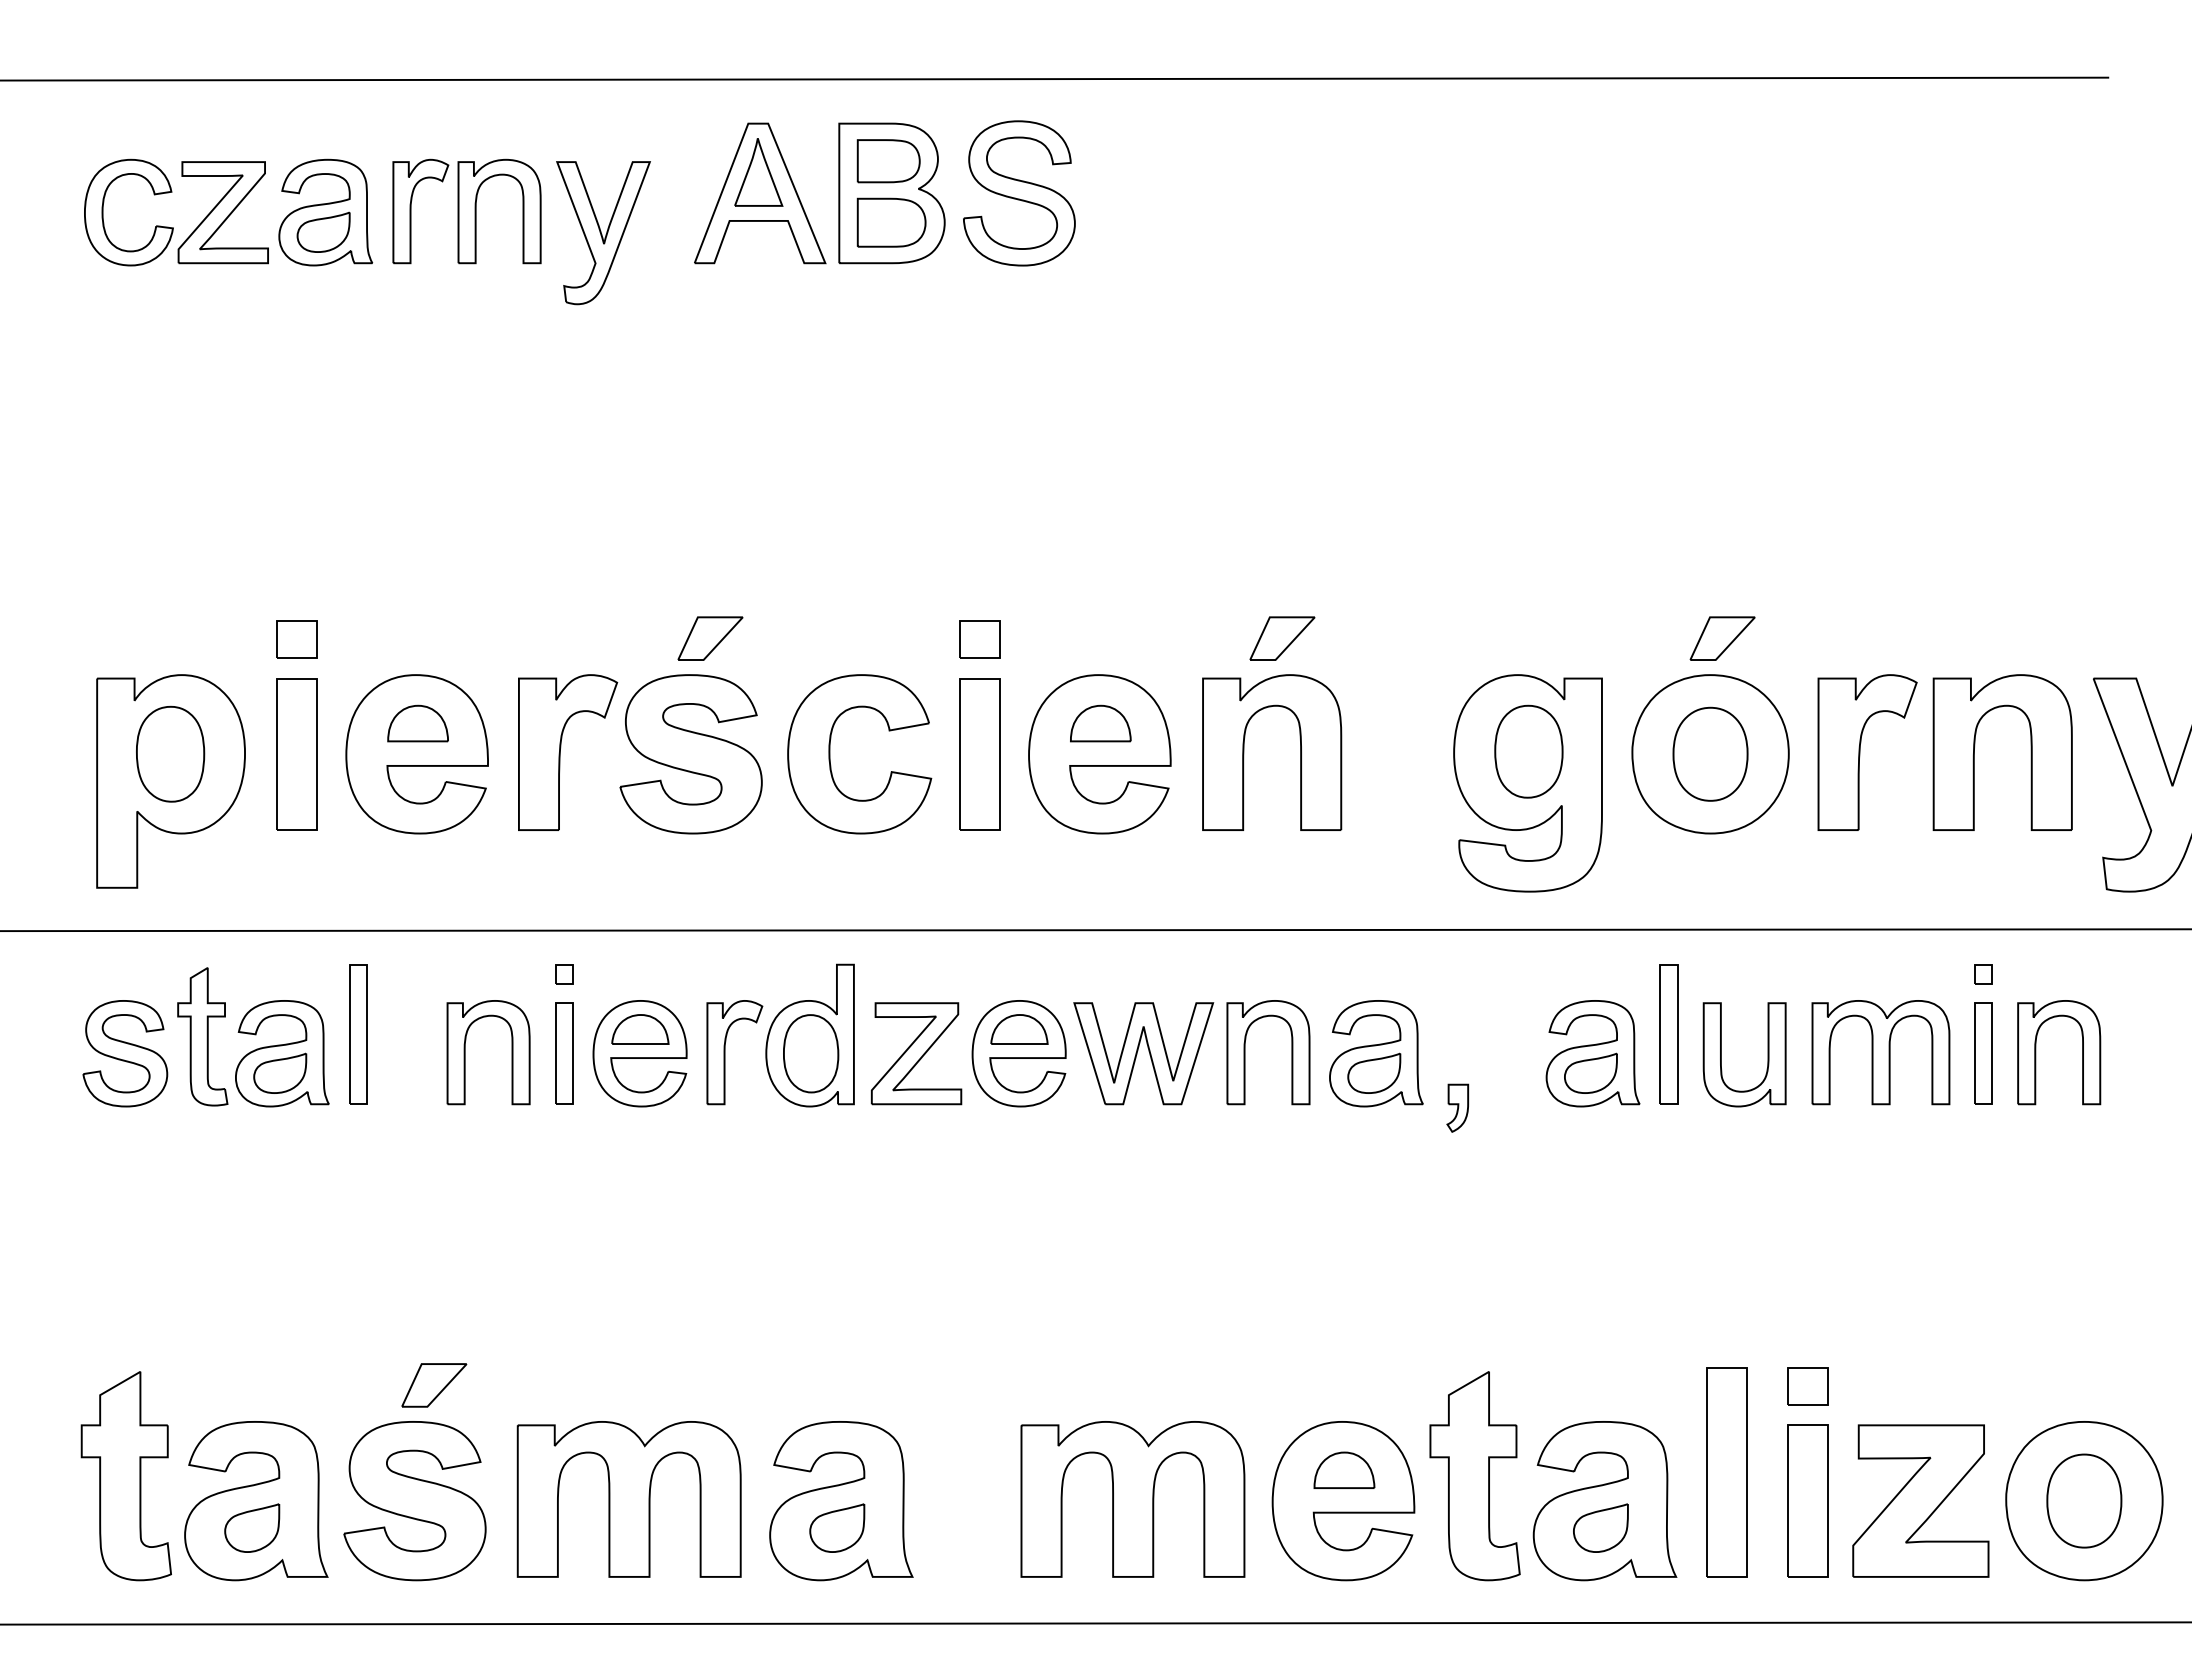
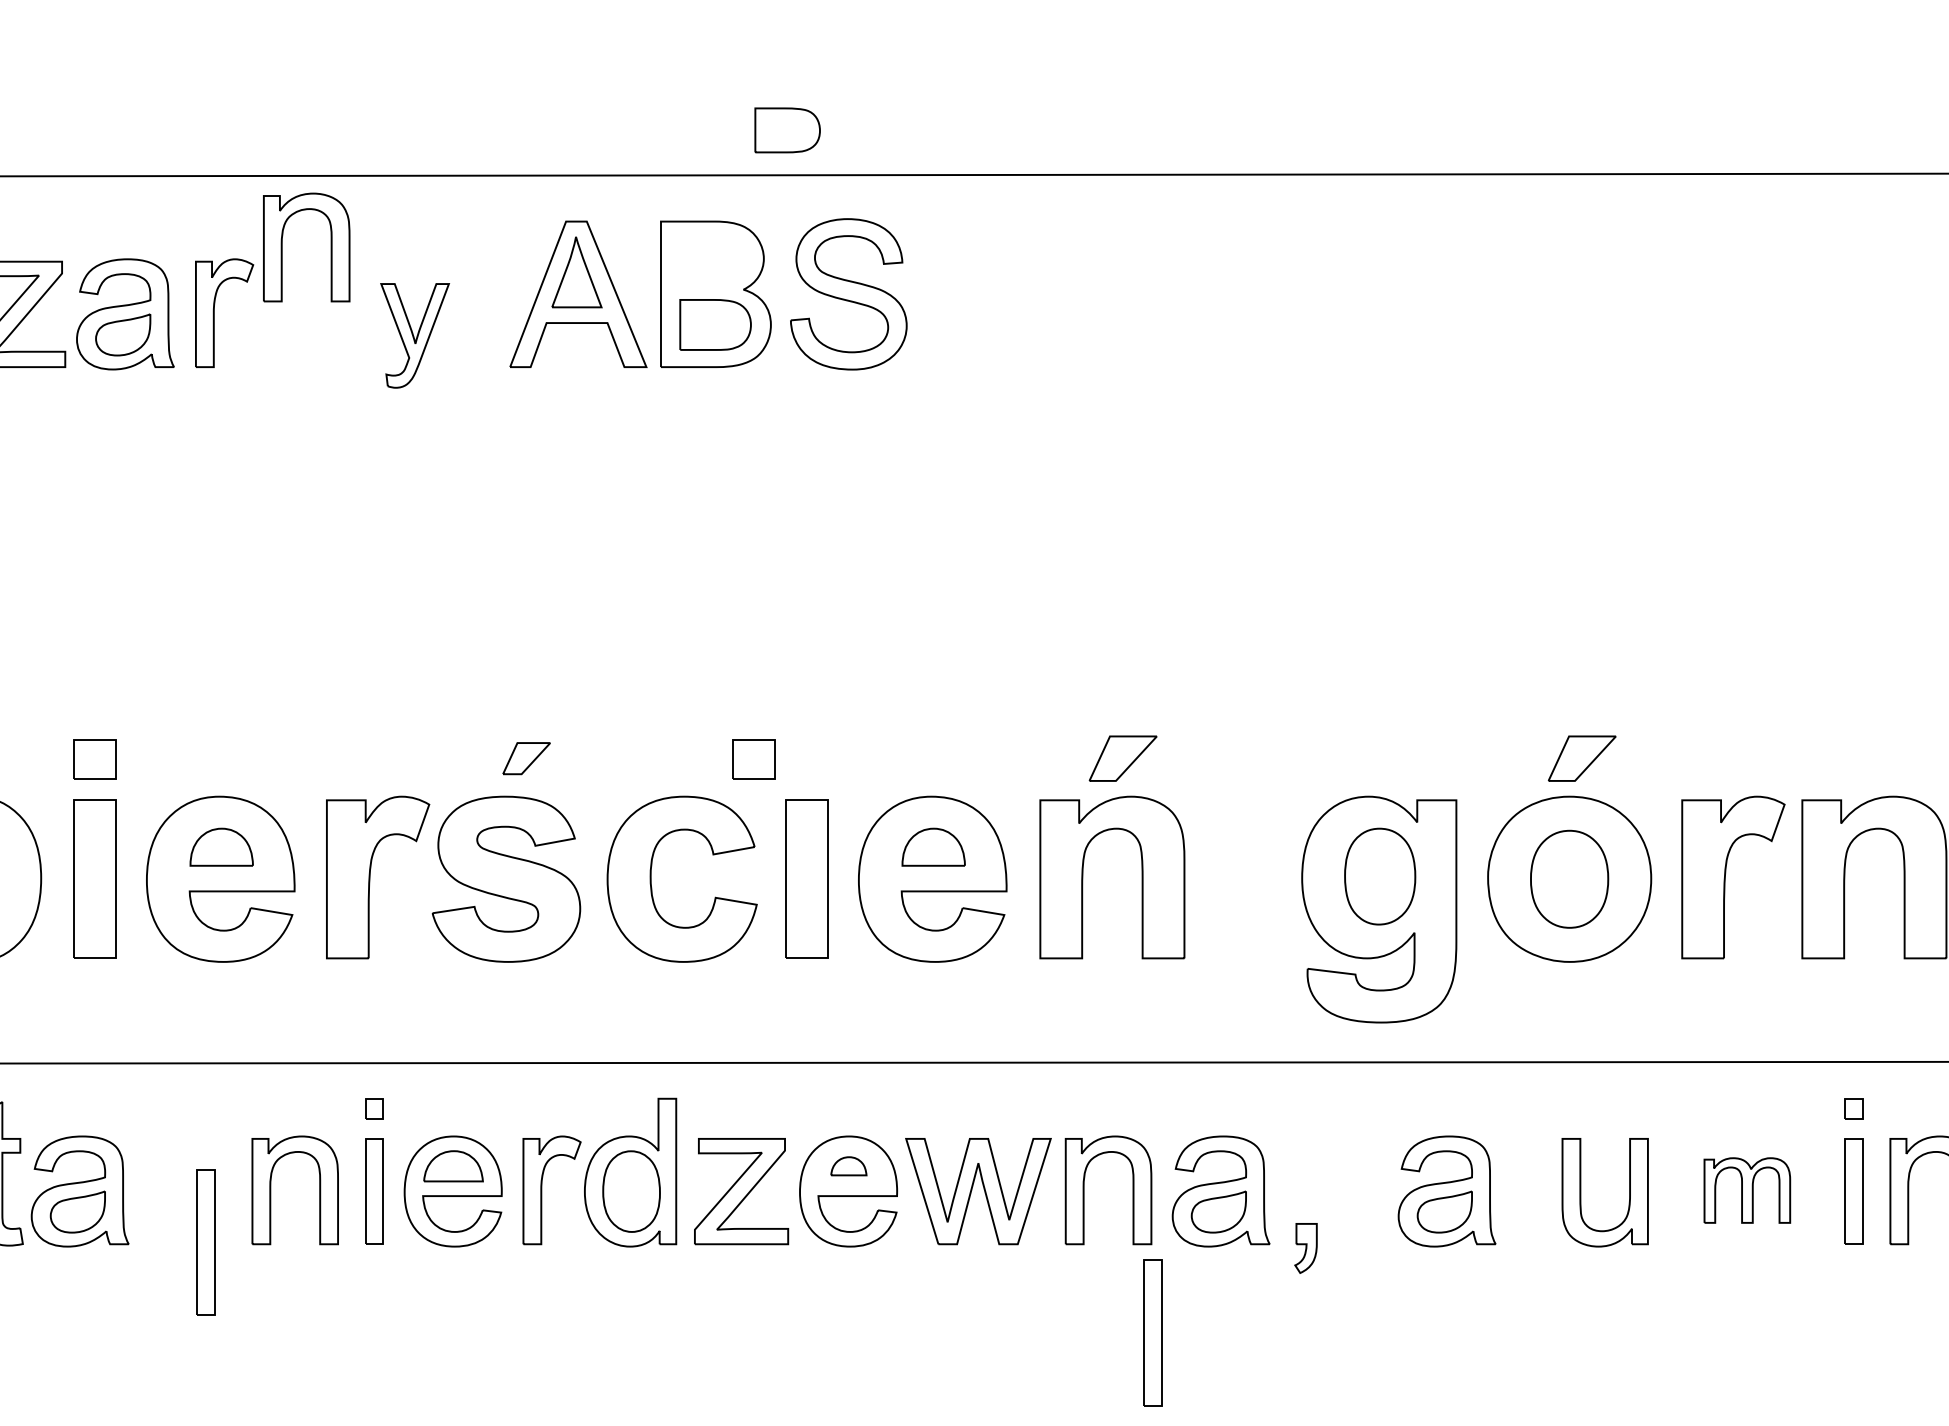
part: (888, 161) -> (787, 130), moved
part: (476, 211) -> (282, 247), moved
part: (603, 233) -> (415, 336), size x0.7
part: (710, 638) -> (526, 758), size x0.7
part: (979, 639) -> (754, 759), moved
part: (1019, 1029) -> (848, 1166), size x0.6
part: (358, 1034) -> (206, 1242), moved
part: (1668, 1034) -> (1152, 1333), moved
part: (1880, 1052) -> (1746, 1190), size x0.6

